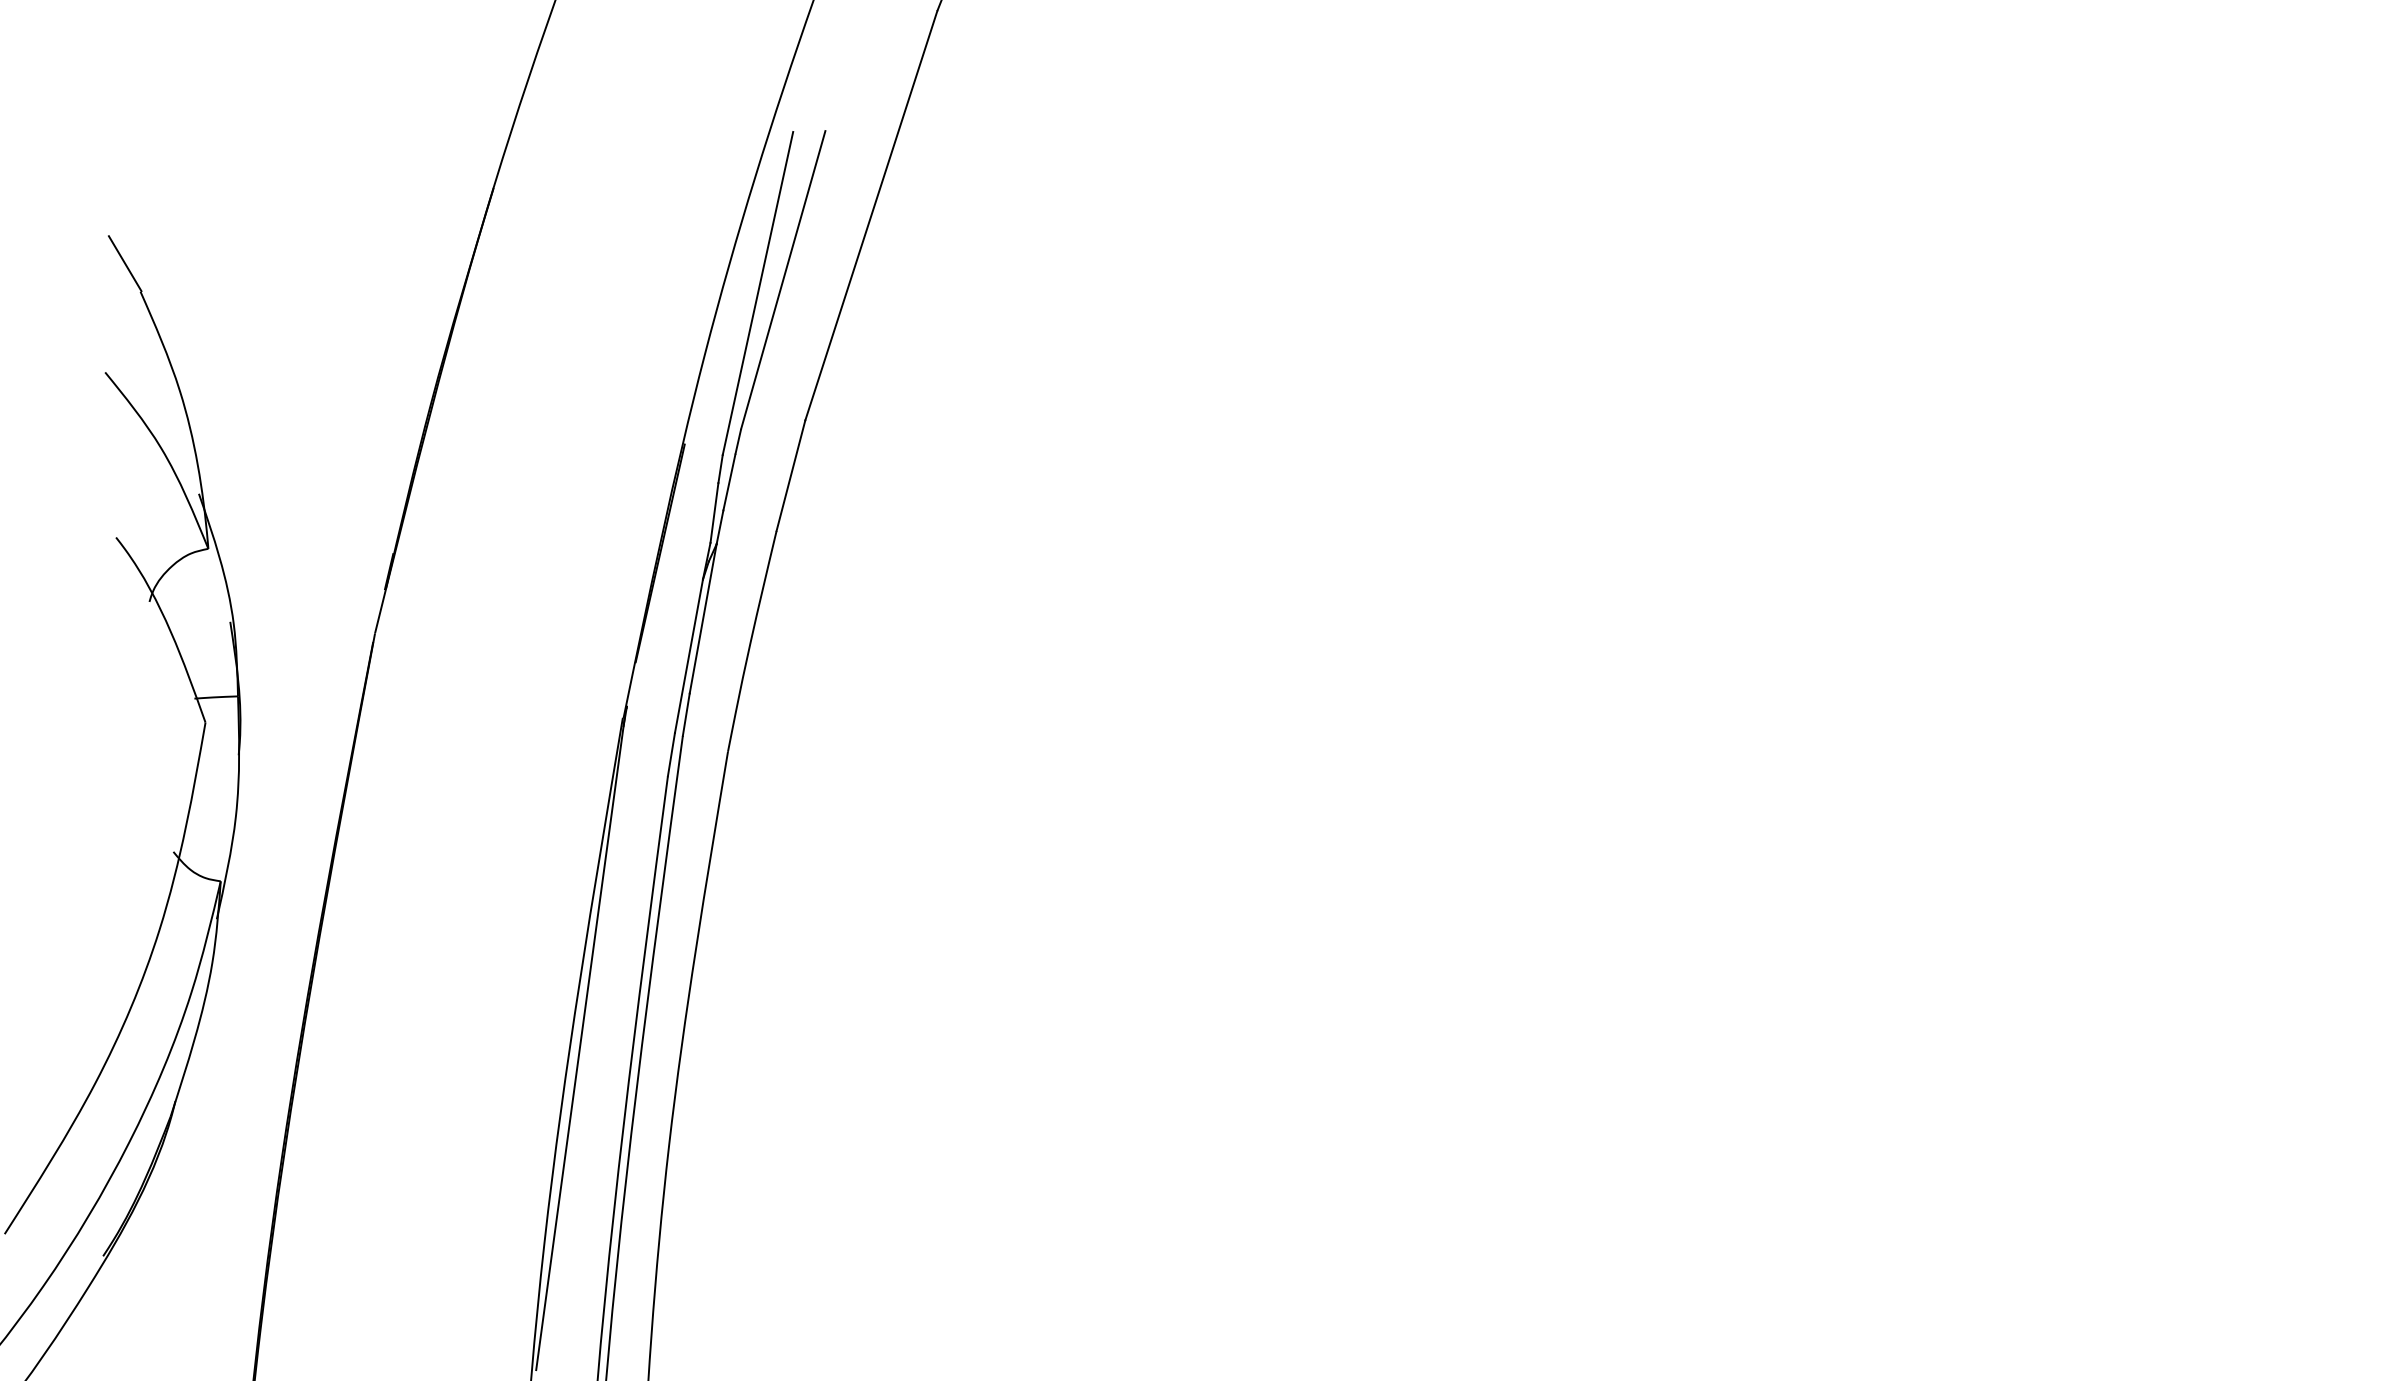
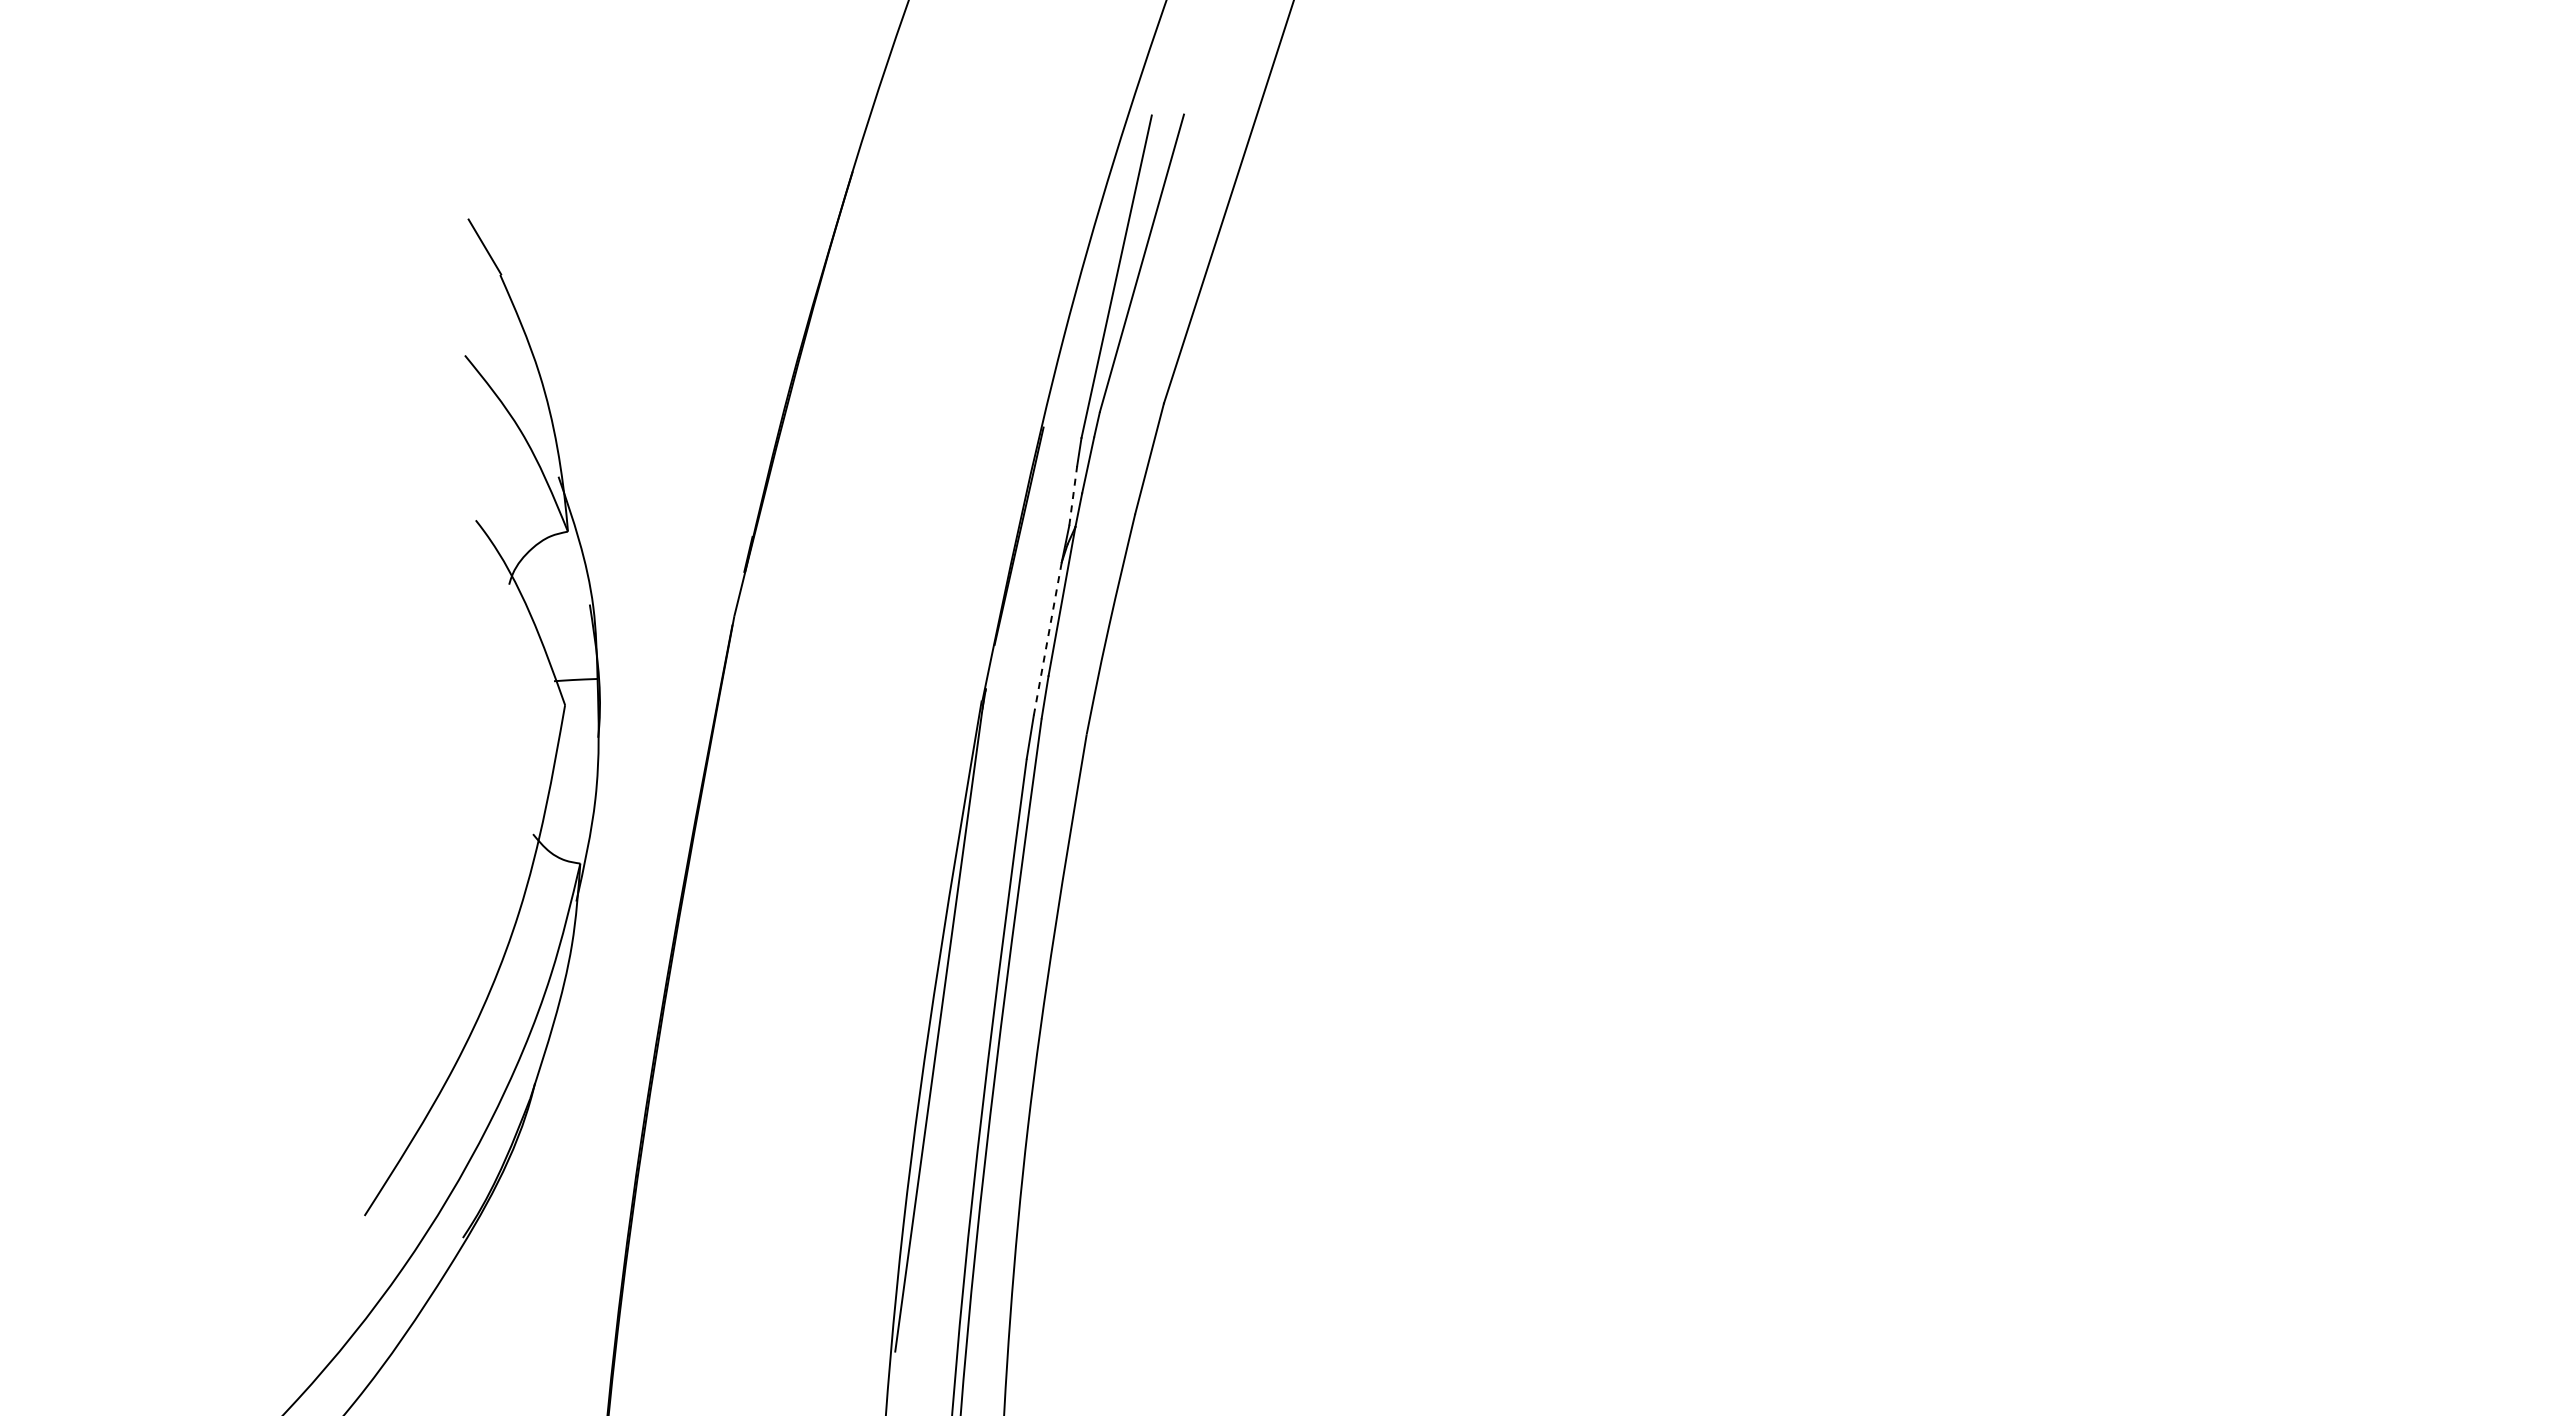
line: (714, 512) -> (1073, 495), solid -> dashed
line: (688, 655) -> (1047, 638), solid -> dashed

